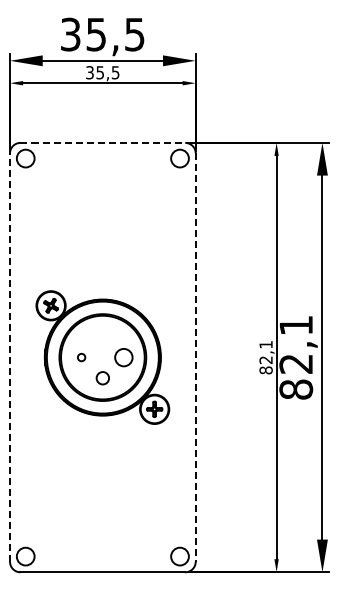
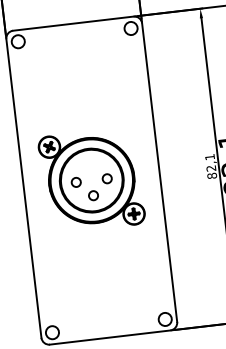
line: (103, 142) -> (73, 23), dashed -> solid
line: (10, 357) -> (24, 188), dashed -> solid
circle: (81, 357) -> (76, 182), size x1.67
circle: (124, 357) -> (107, 178), size x0.71
line: (195, 358) -> (159, 173), dashed -> solid

